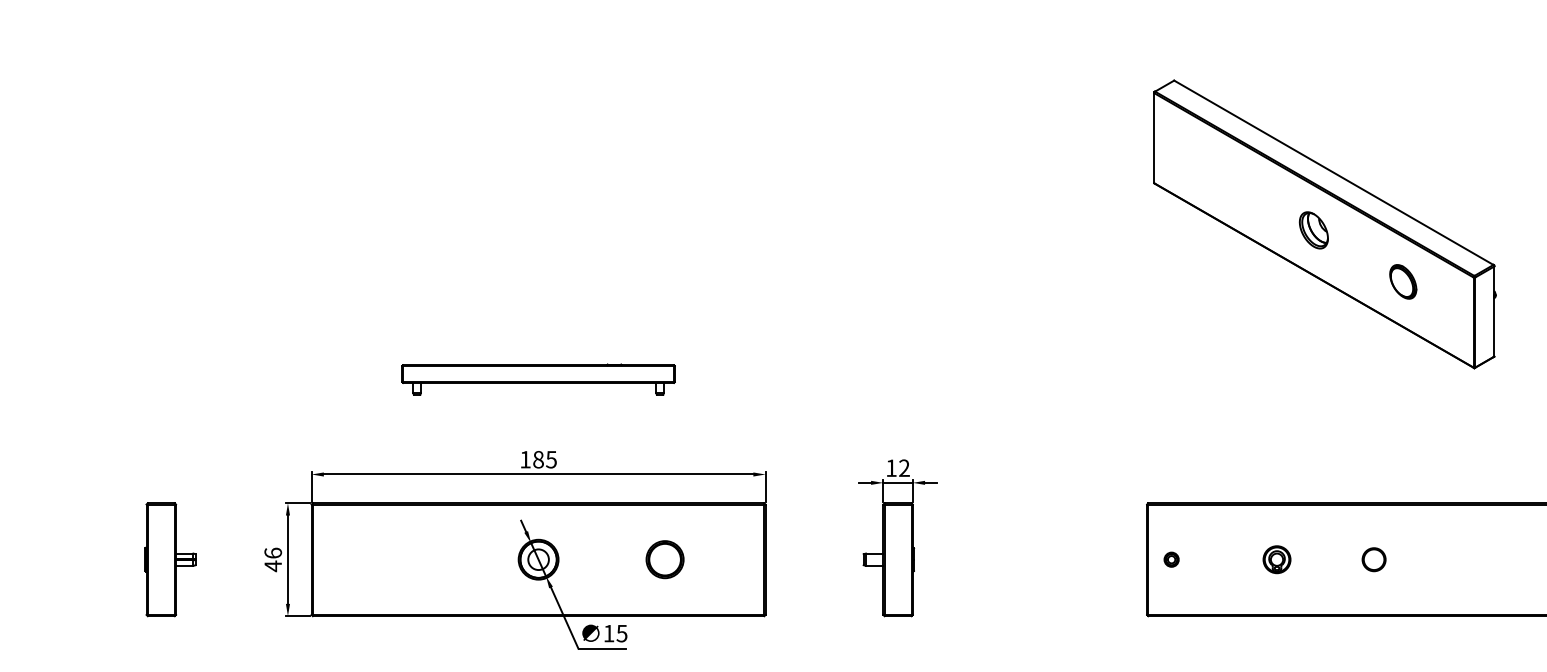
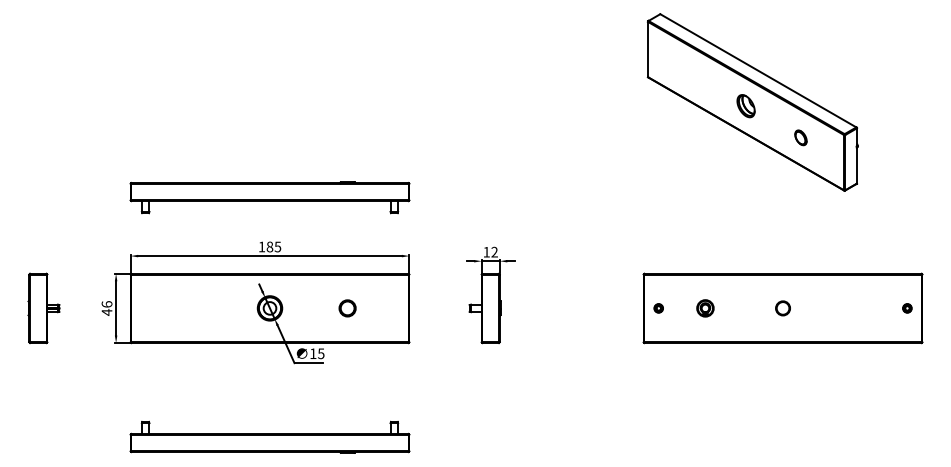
part: (1402, 281) -> (800, 137), size x0.71
part: (537, 379) -> (269, 197), size x1.67
circle: (664, 559) -> (347, 308), size x0.71
part: (1277, 559) -> (705, 308), moved

